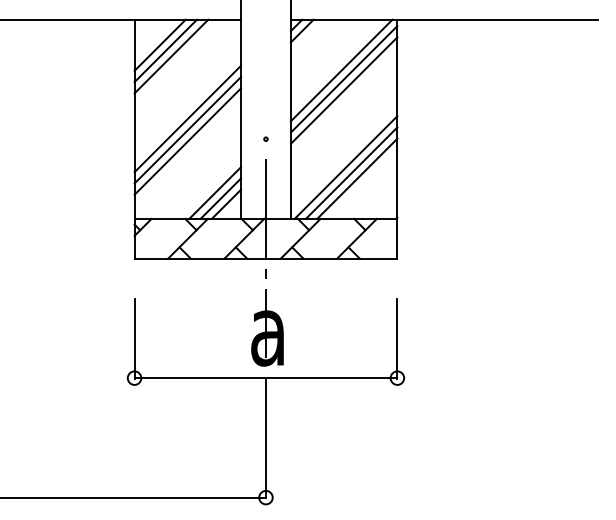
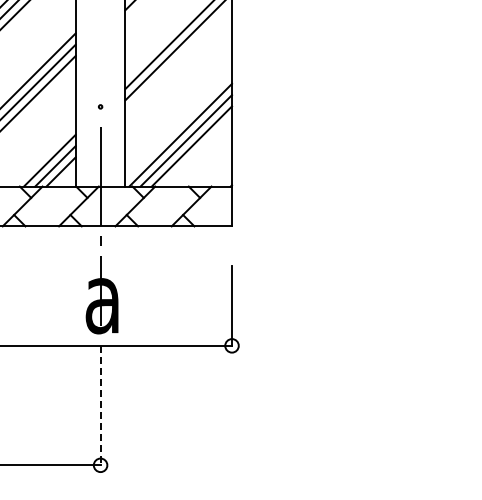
line: (343, 90) -> (178, 58), removed
line: (265, 438) -> (100, 406), solid -> dashed

